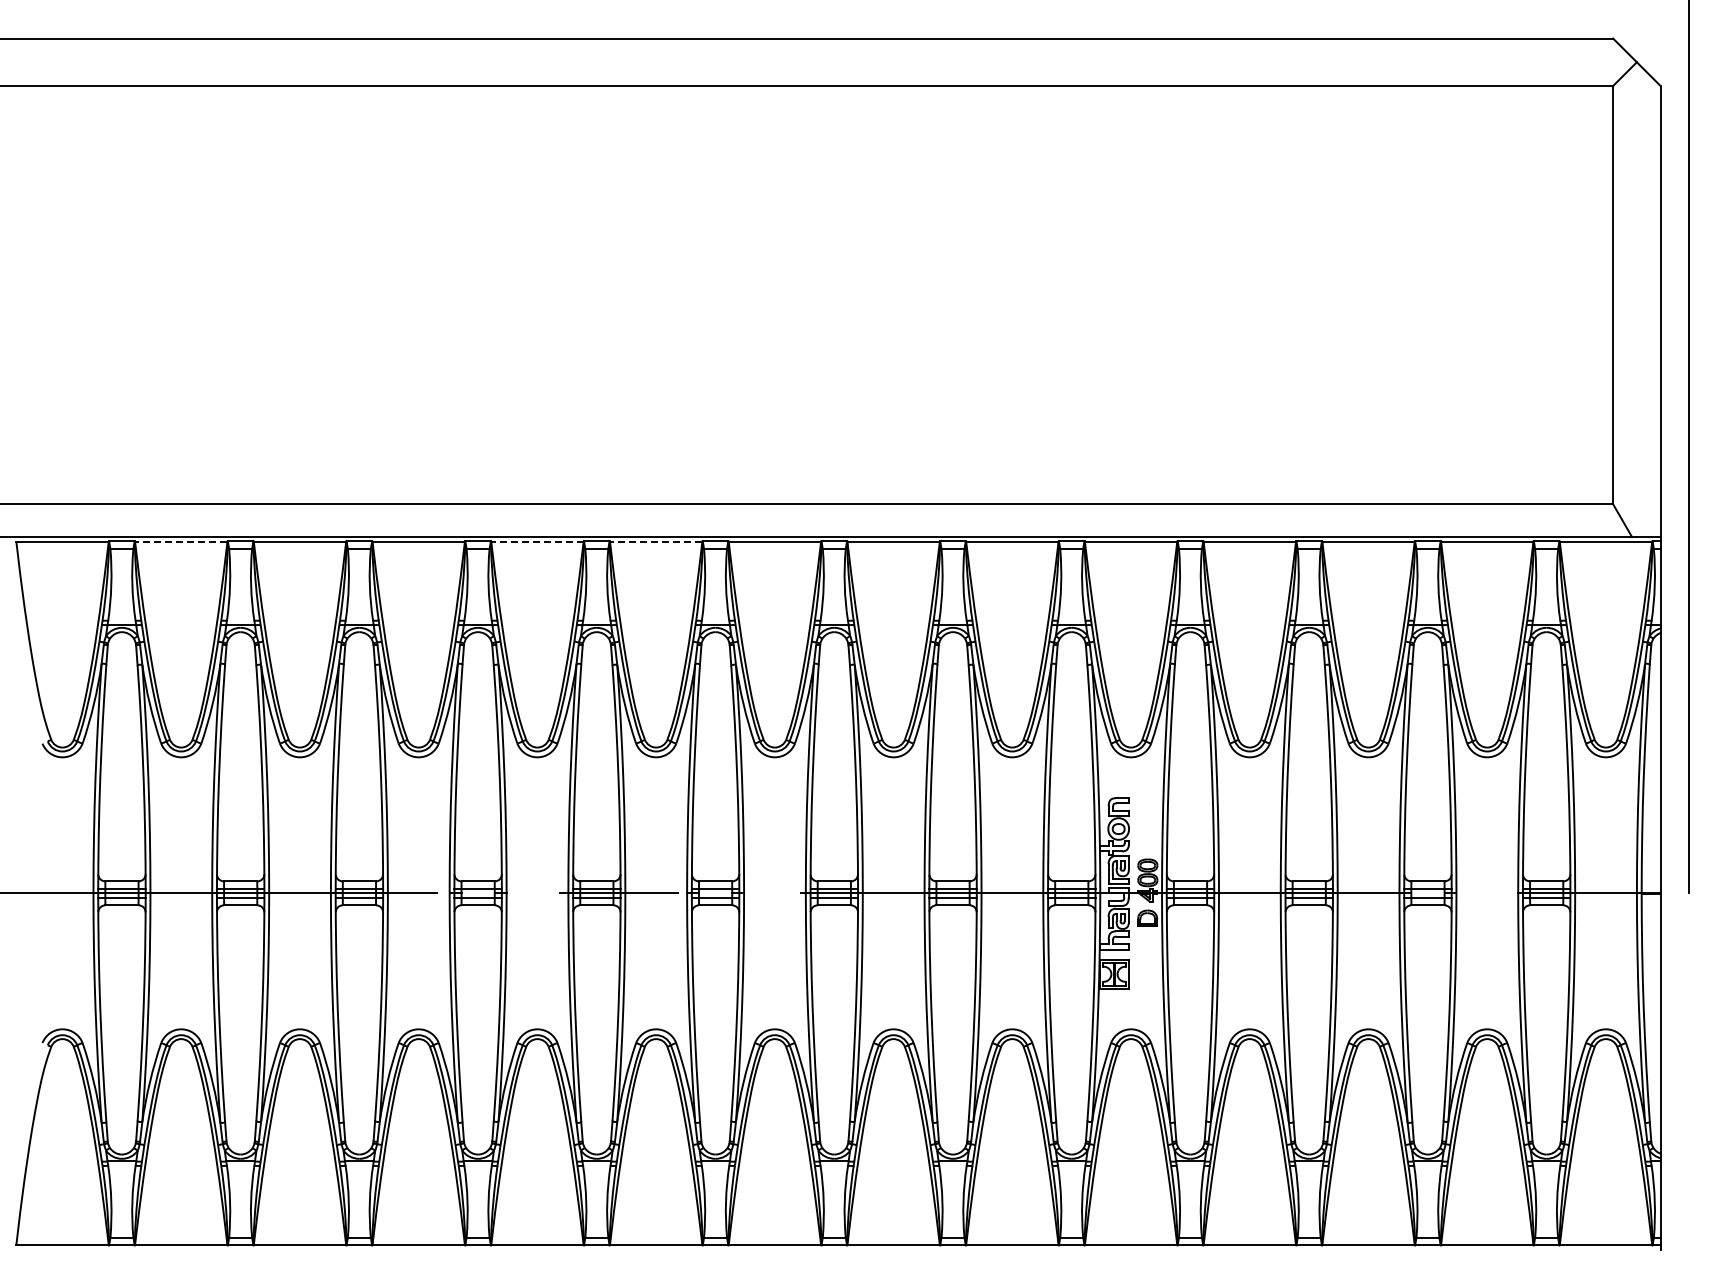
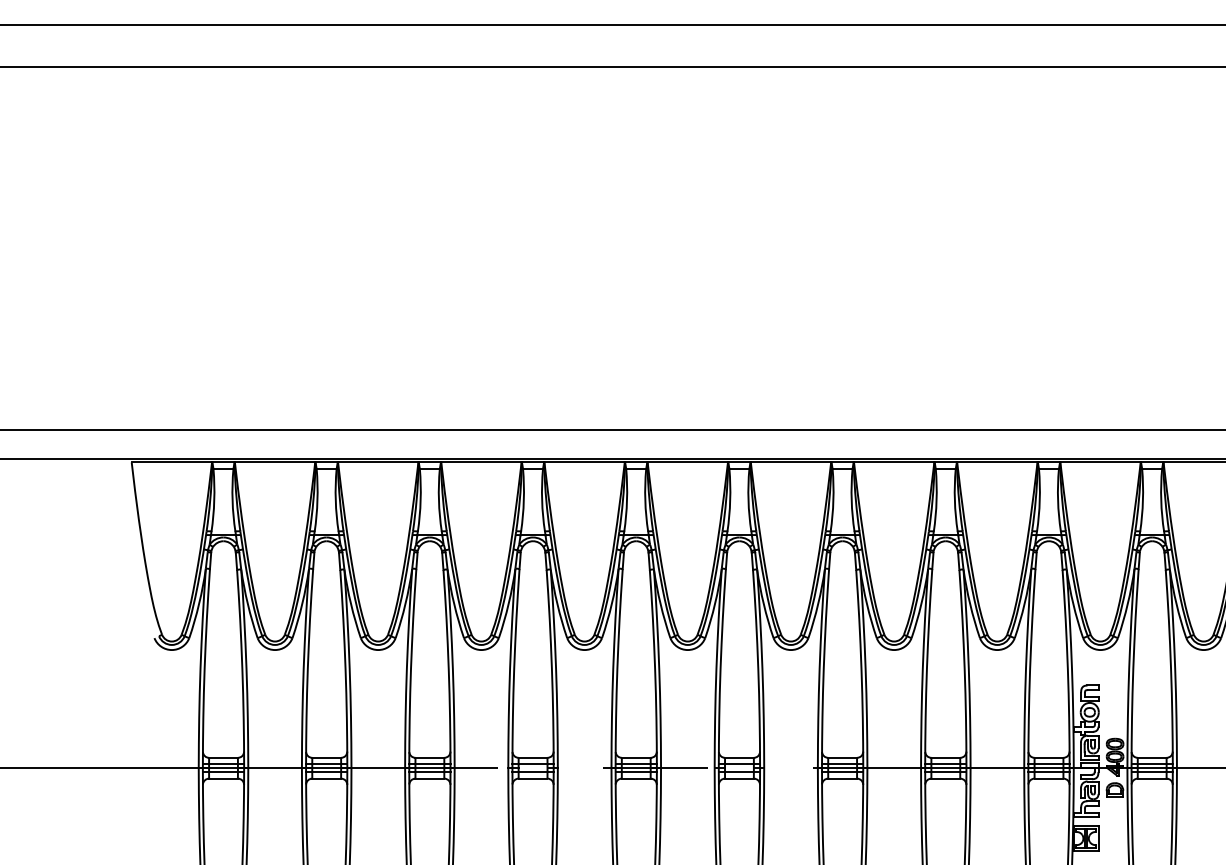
line: (180, 541) -> (274, 462), dashed -> solid
line: (536, 541) -> (583, 462), dashed -> solid
line: (655, 541) -> (687, 462), dashed -> solid

